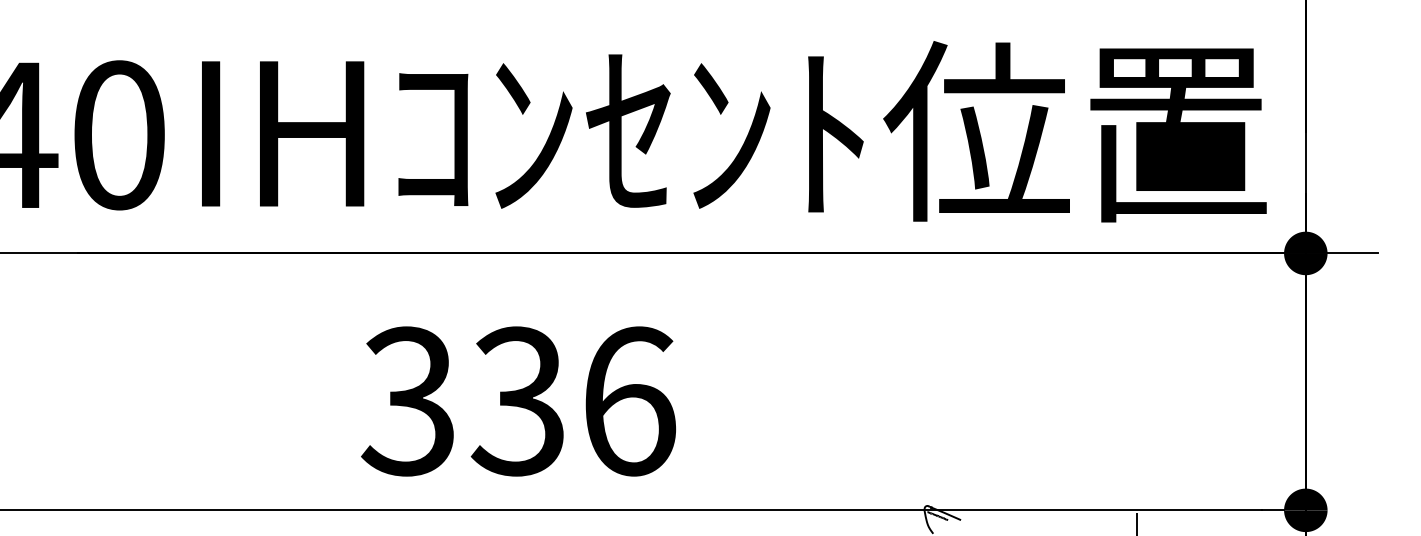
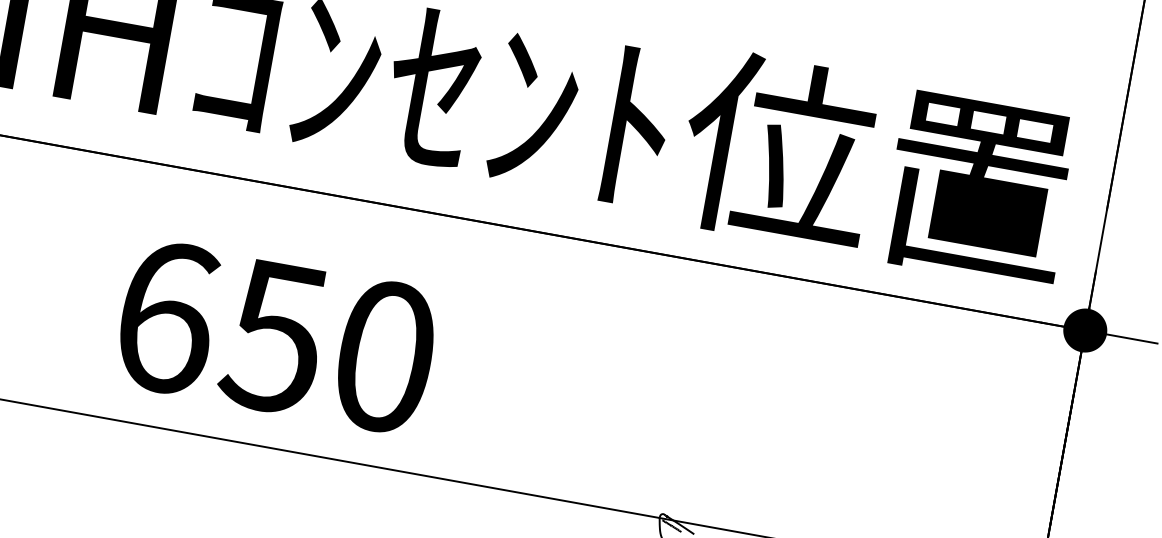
text: (518, 401) -> (274, 336), 336 -> 650

